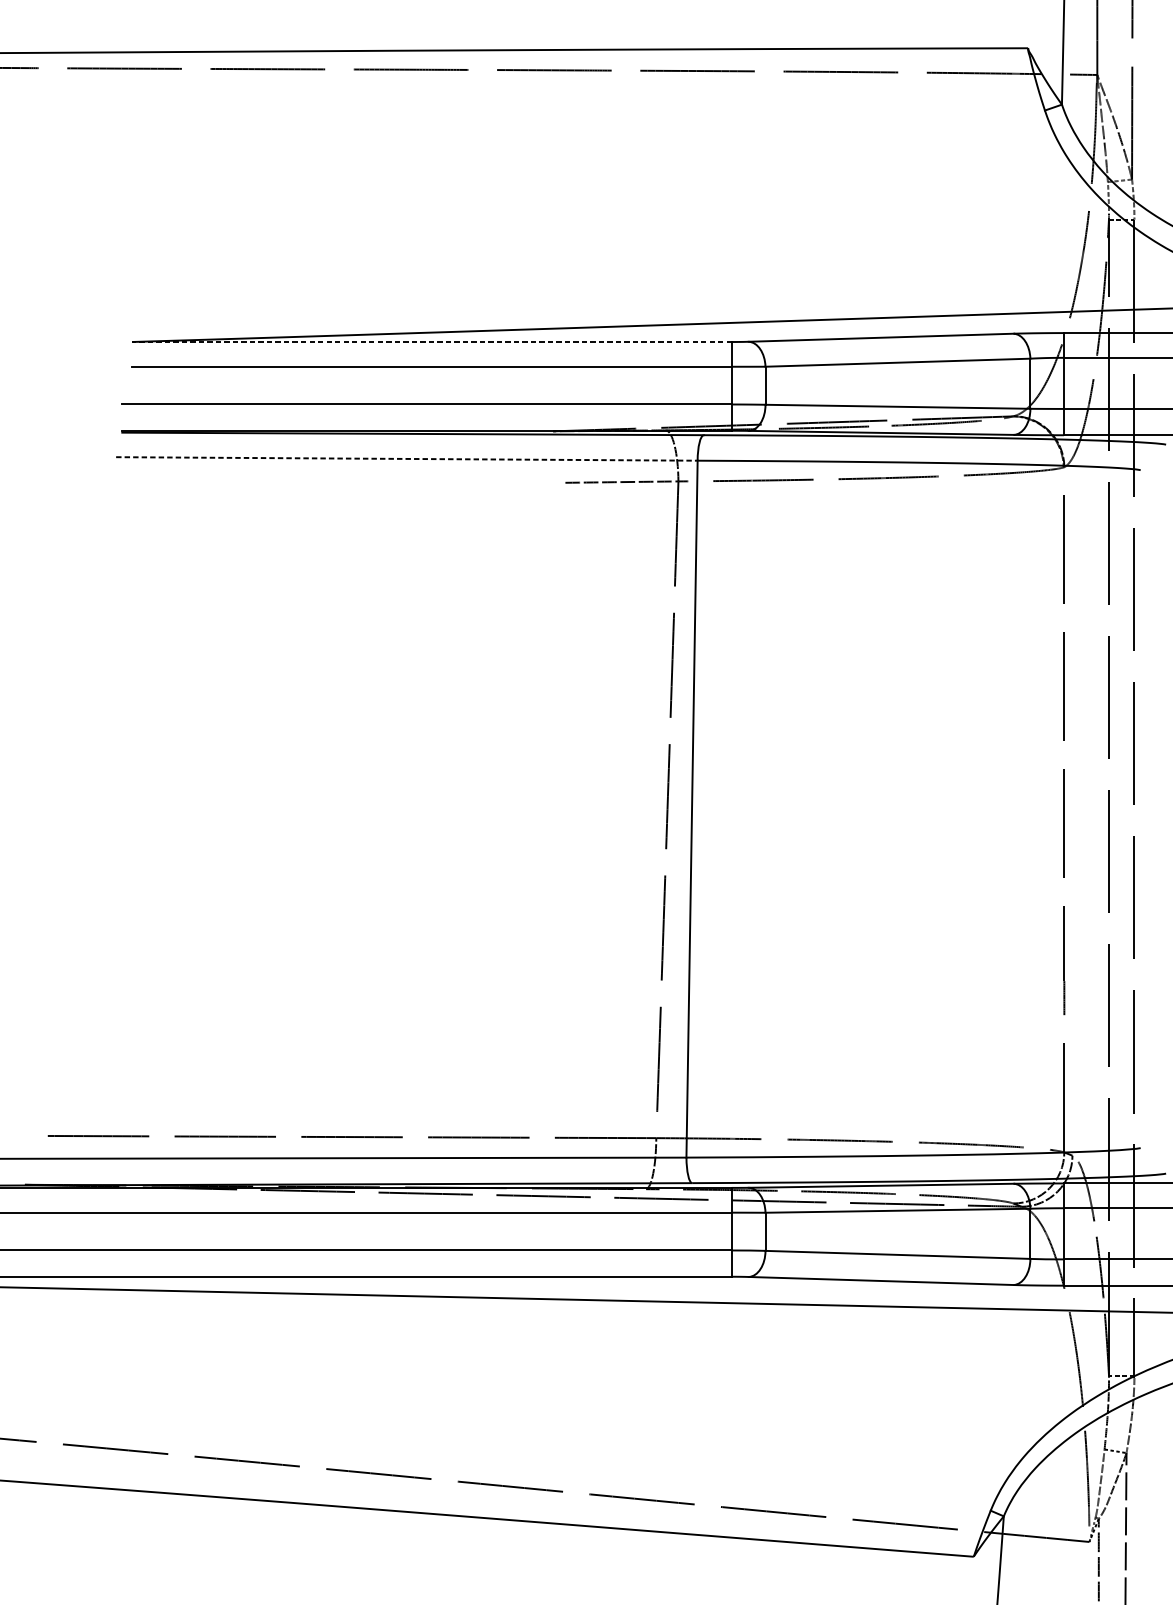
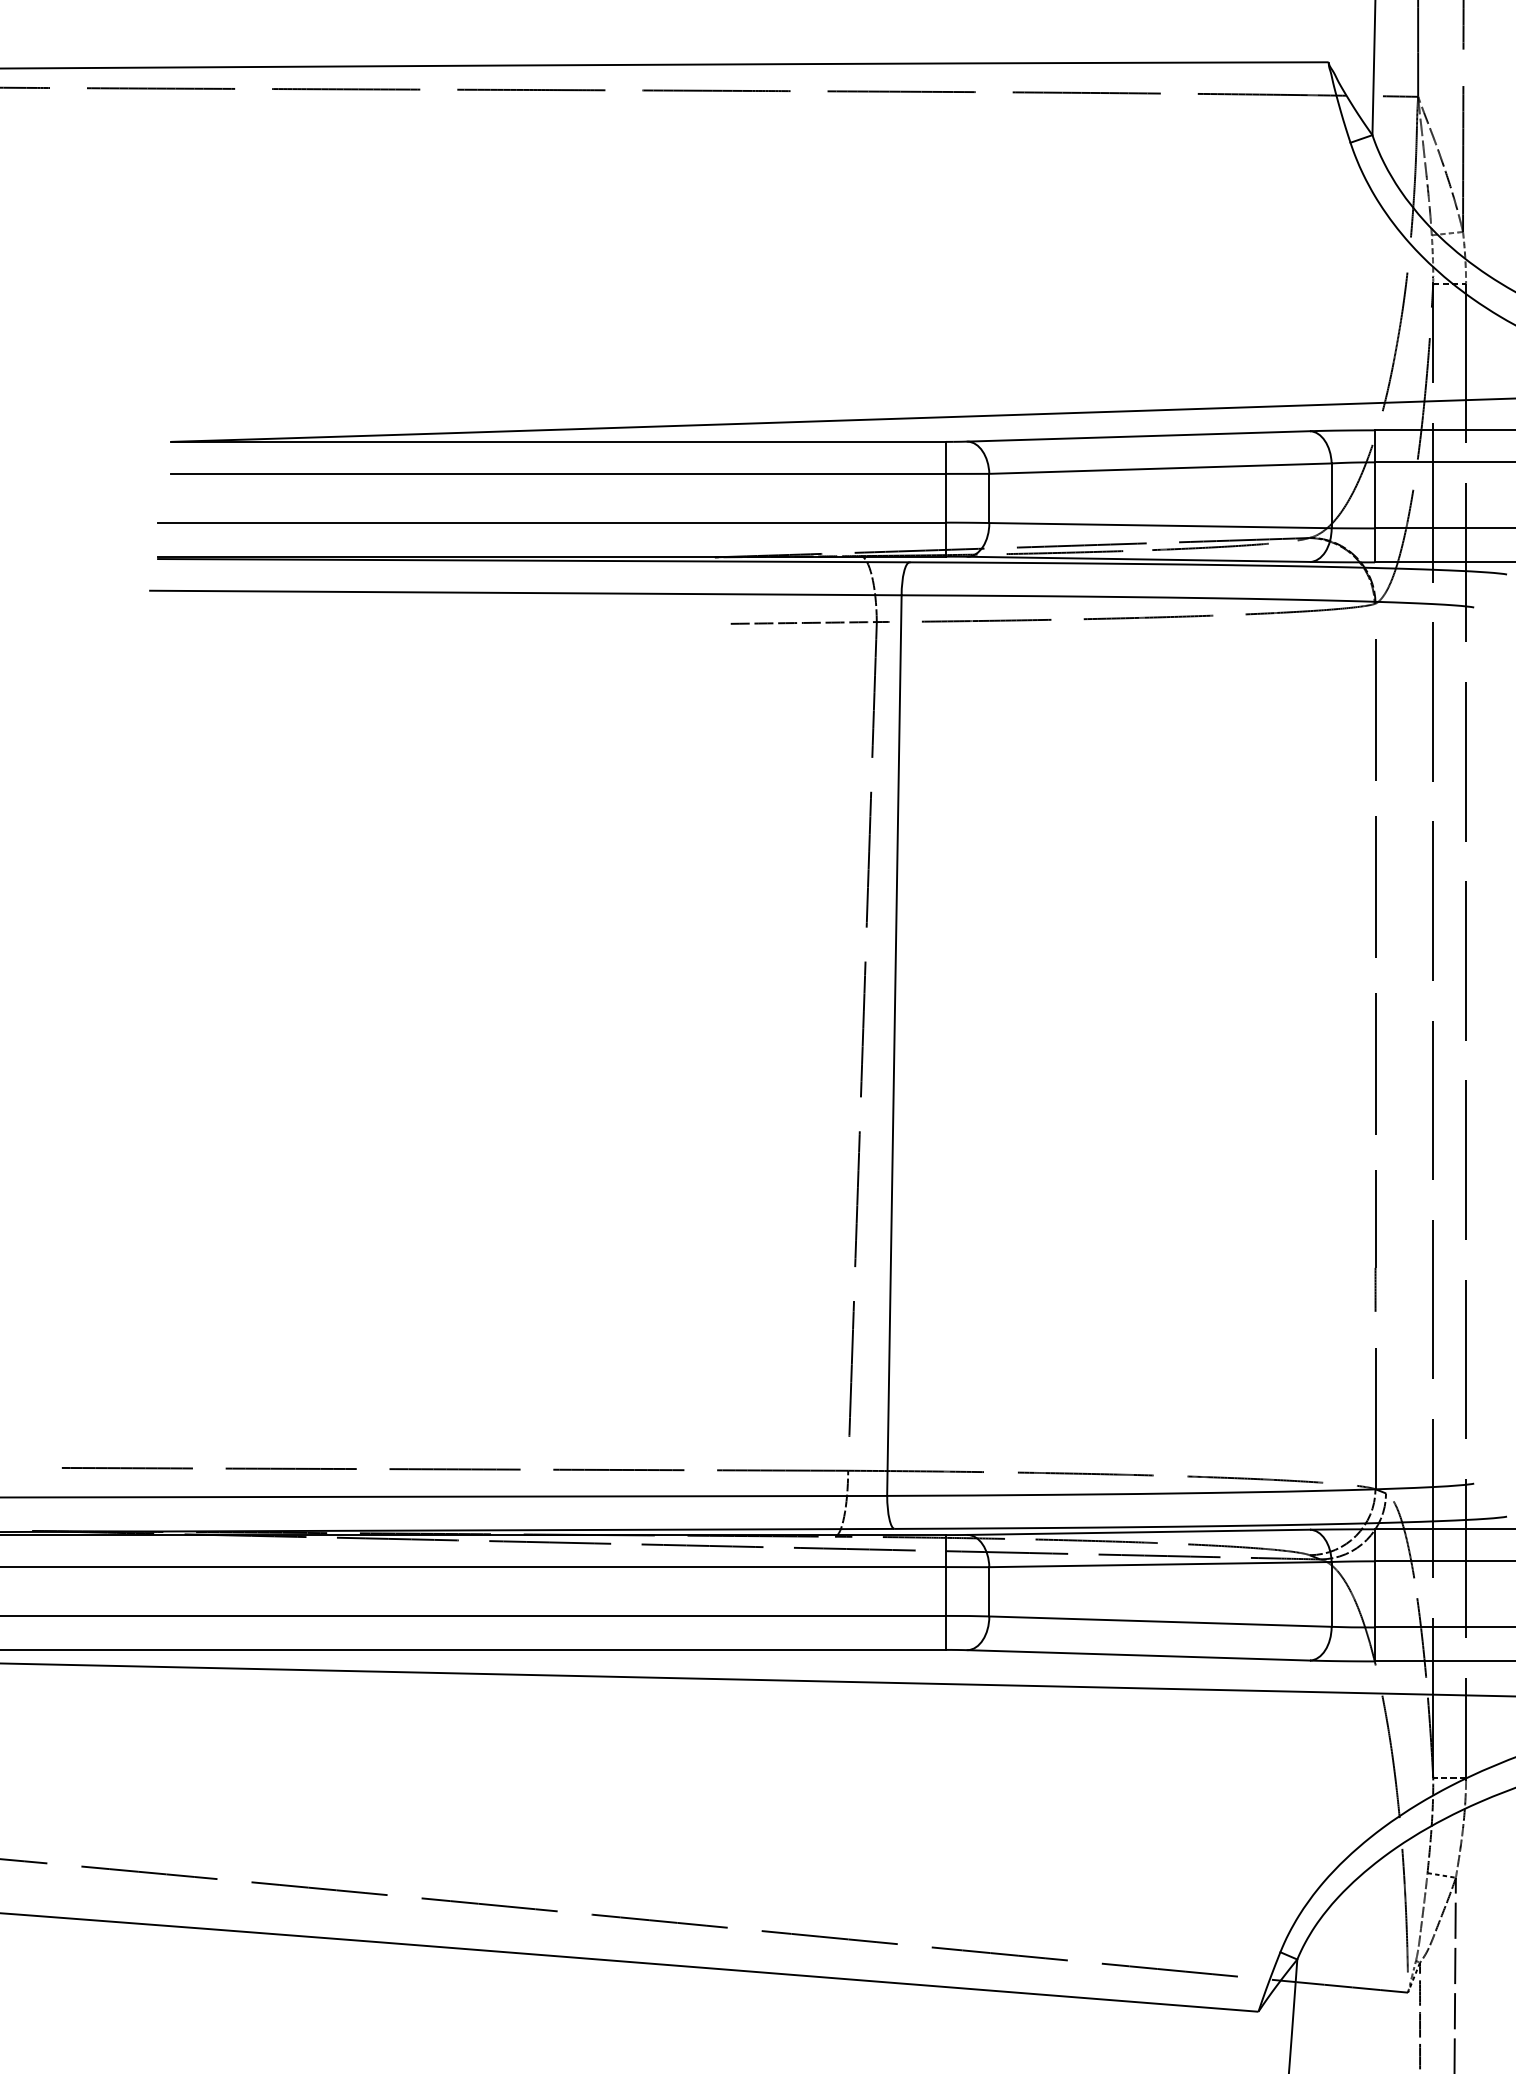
line: (432, 341) -> (558, 441), dashed -> solid
line: (406, 459) -> (525, 593), dashed -> solid

